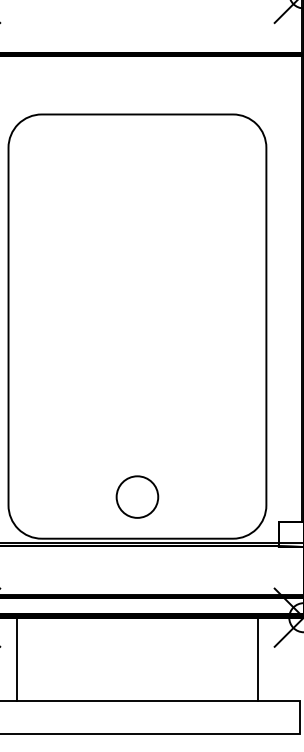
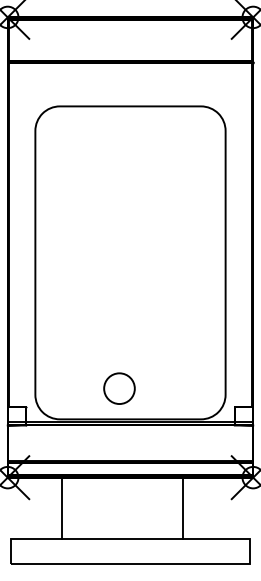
circle: (137, 496) -> (119, 388), moved
line: (16, 659) -> (61, 508), moved
line: (258, 659) -> (183, 508), moved

